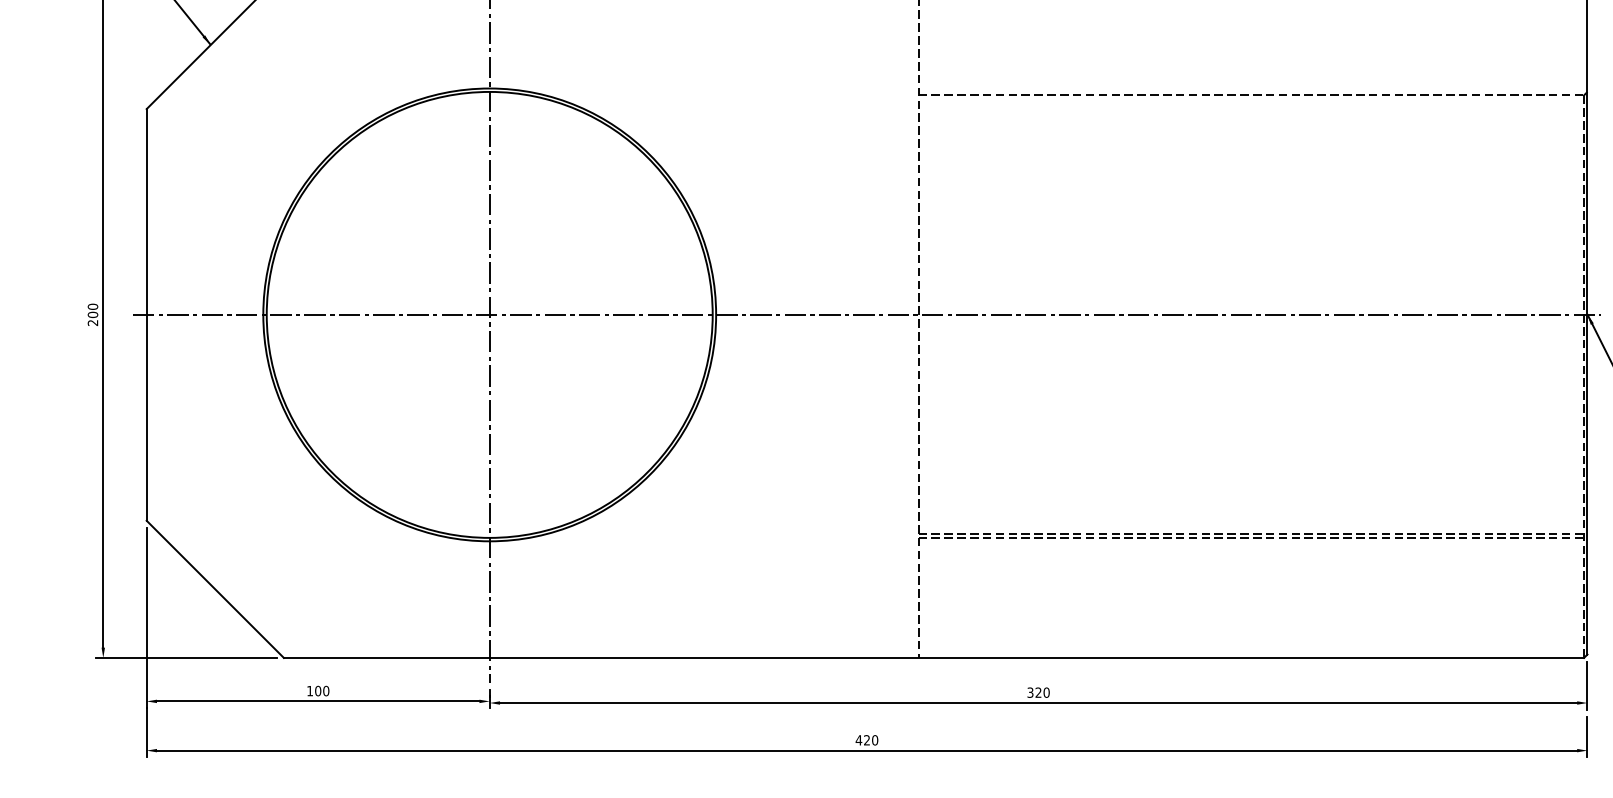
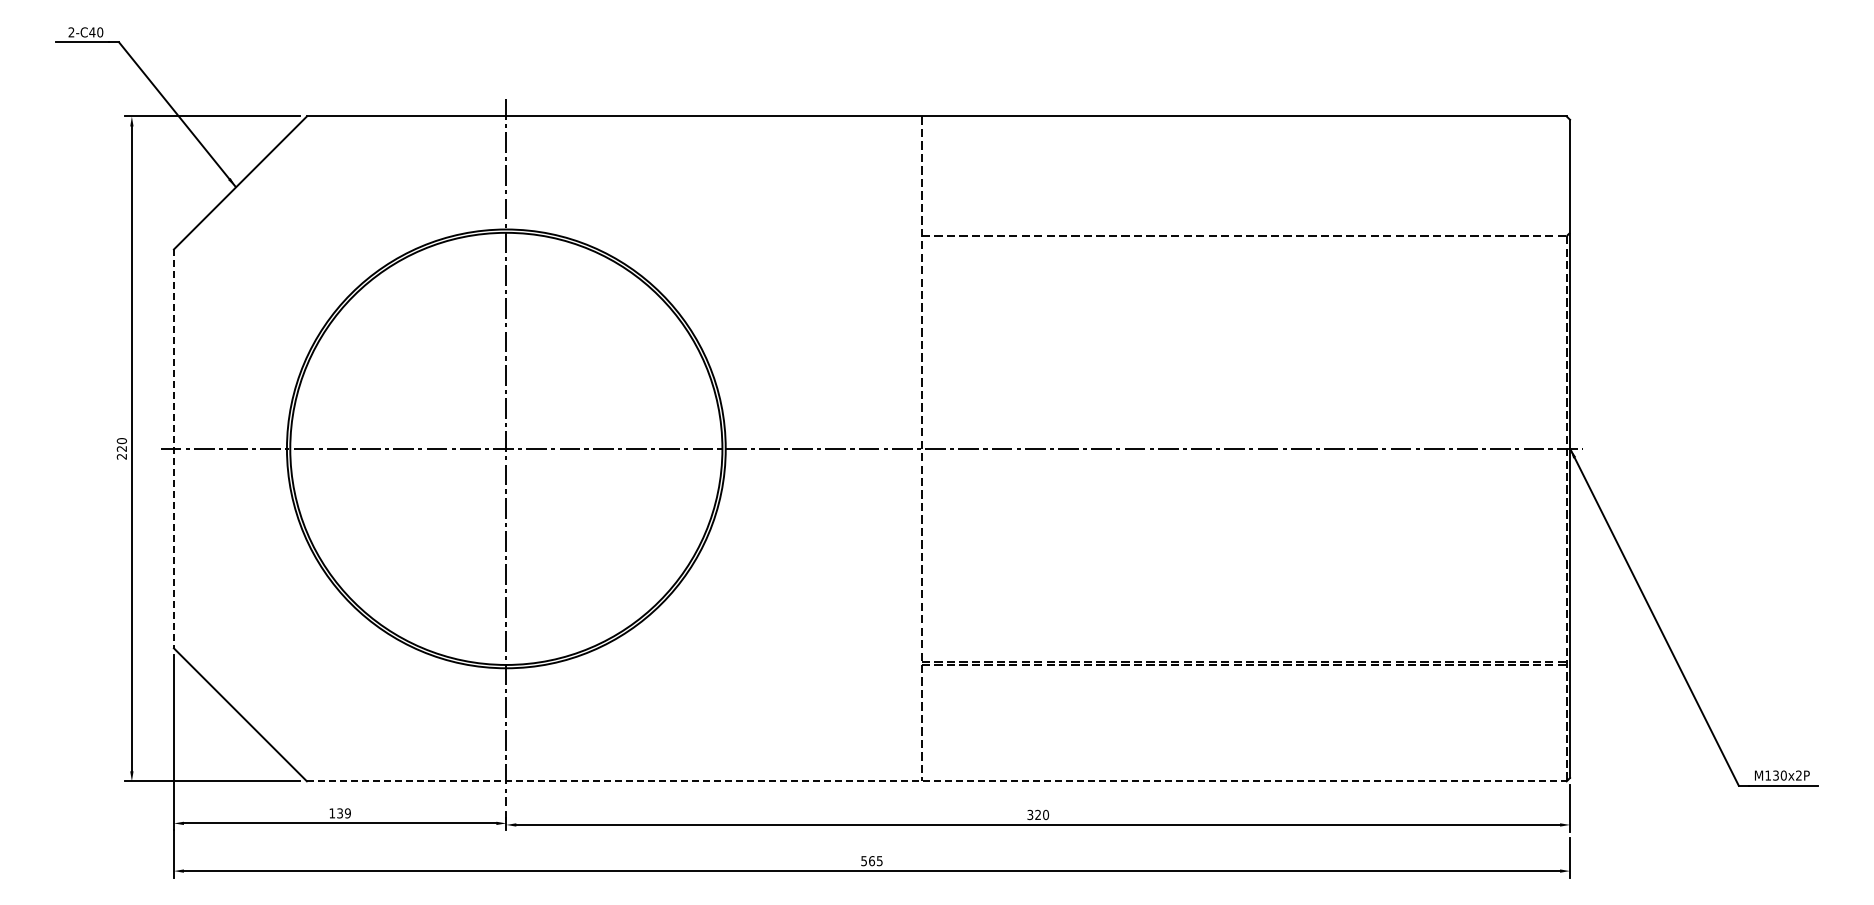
text: (92, 314) -> (121, 448), 200 -> 220
line: (146, 315) -> (173, 449), solid -> dashed
line: (933, 658) -> (936, 781), solid -> dashed
text: (321, 691) -> (343, 813), 100 -> 139
text: (866, 740) -> (871, 861), 420 -> 565

